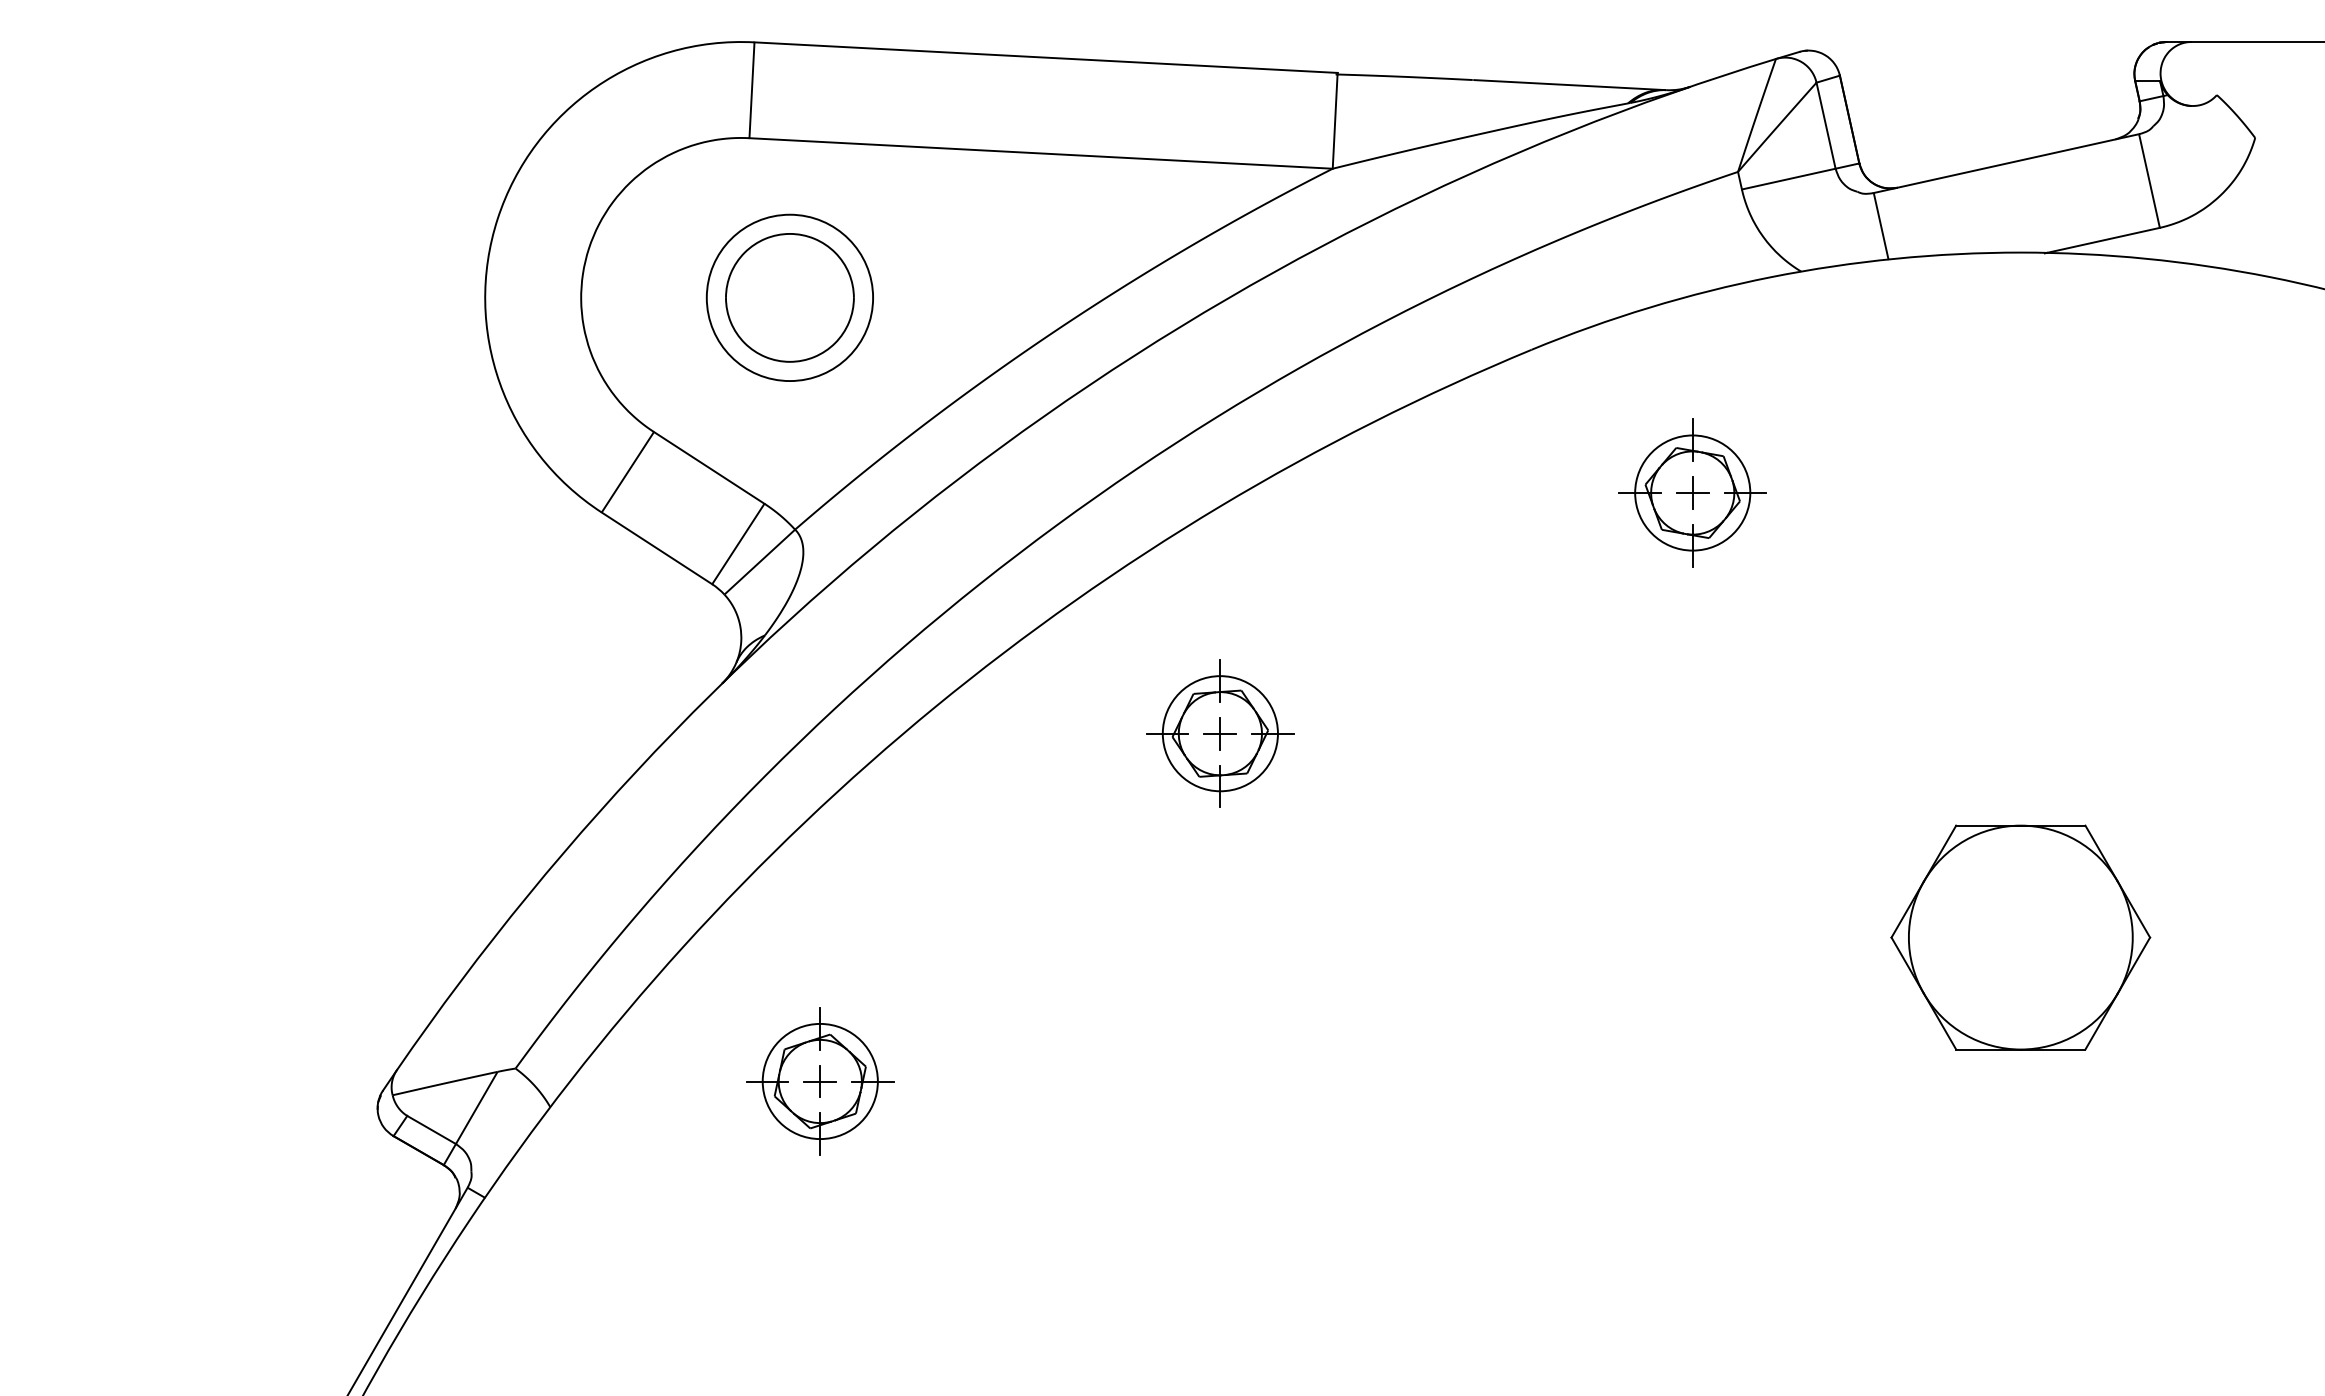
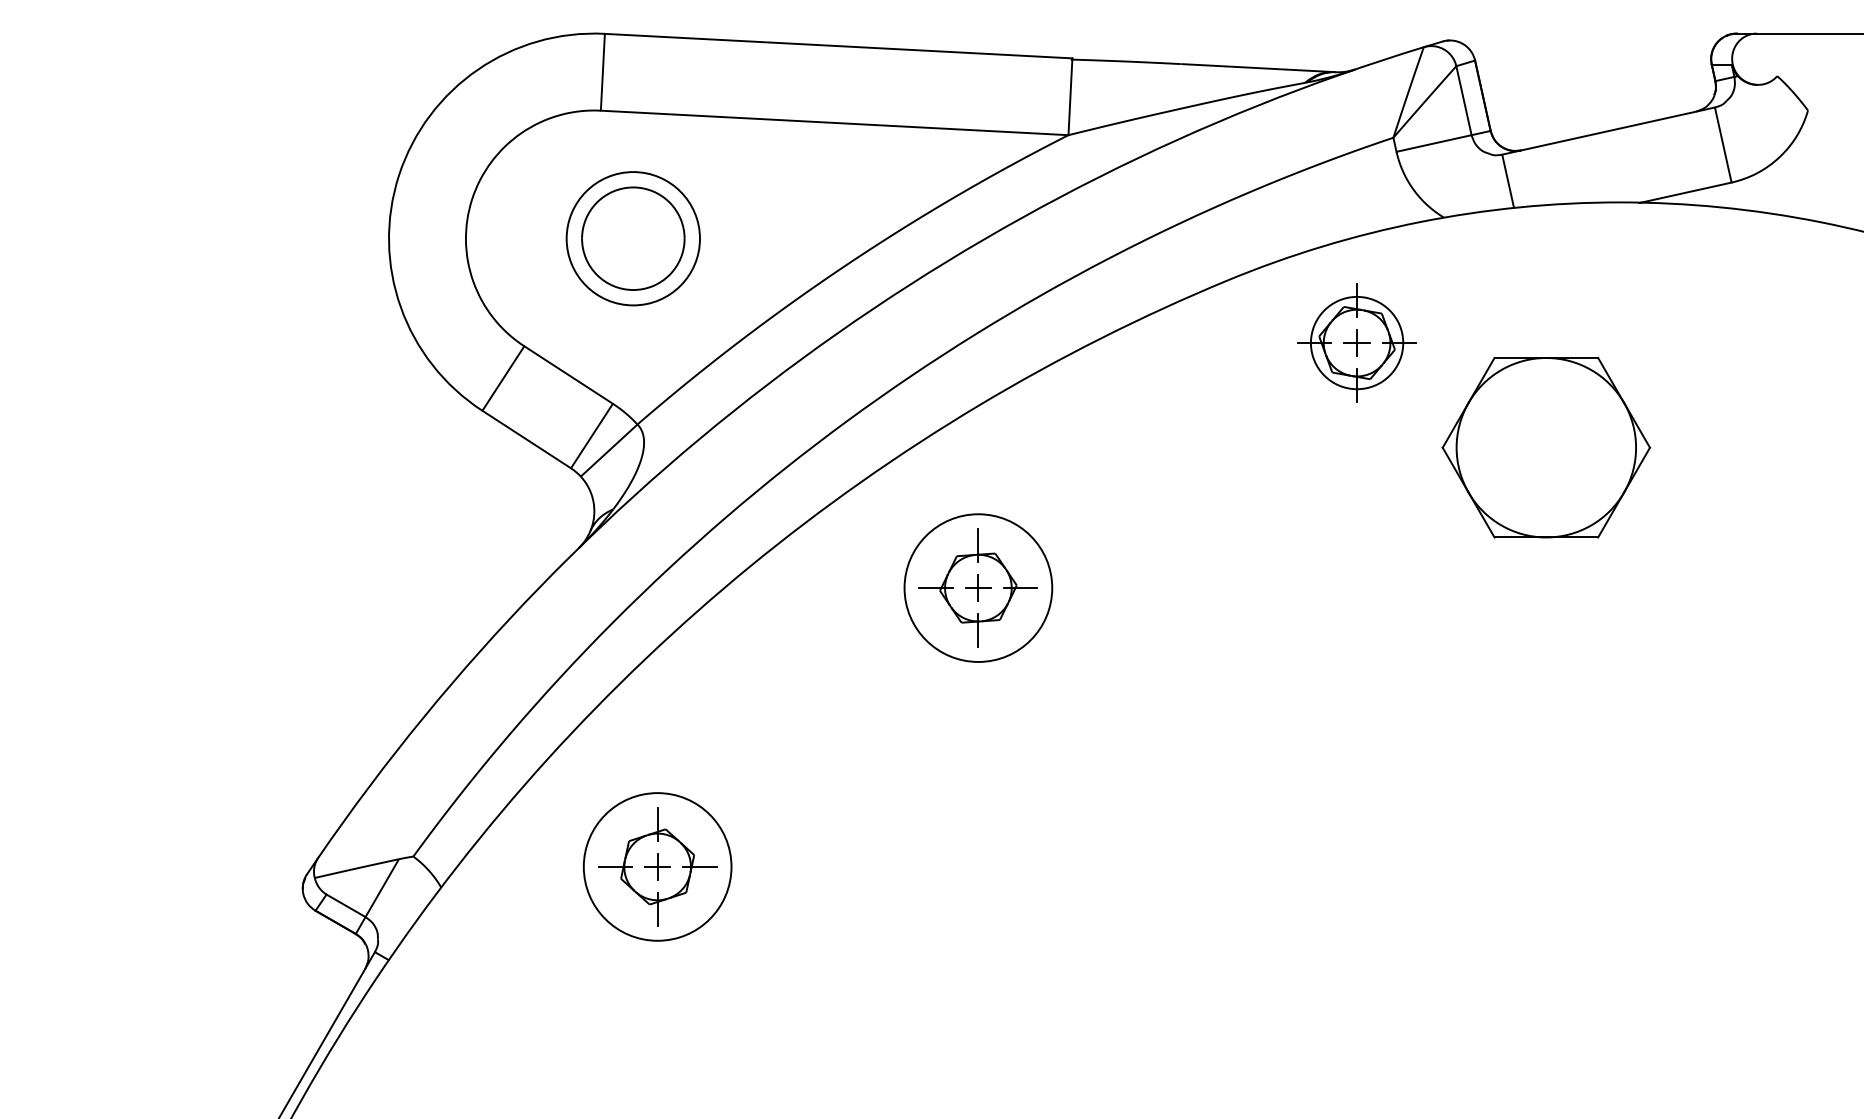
part: (1692, 492) -> (1356, 342), moved
circle: (1219, 733) -> (977, 587), size x1.6
part: (2020, 937) -> (1546, 447), moved
circle: (819, 1081) -> (657, 866), size x1.6

